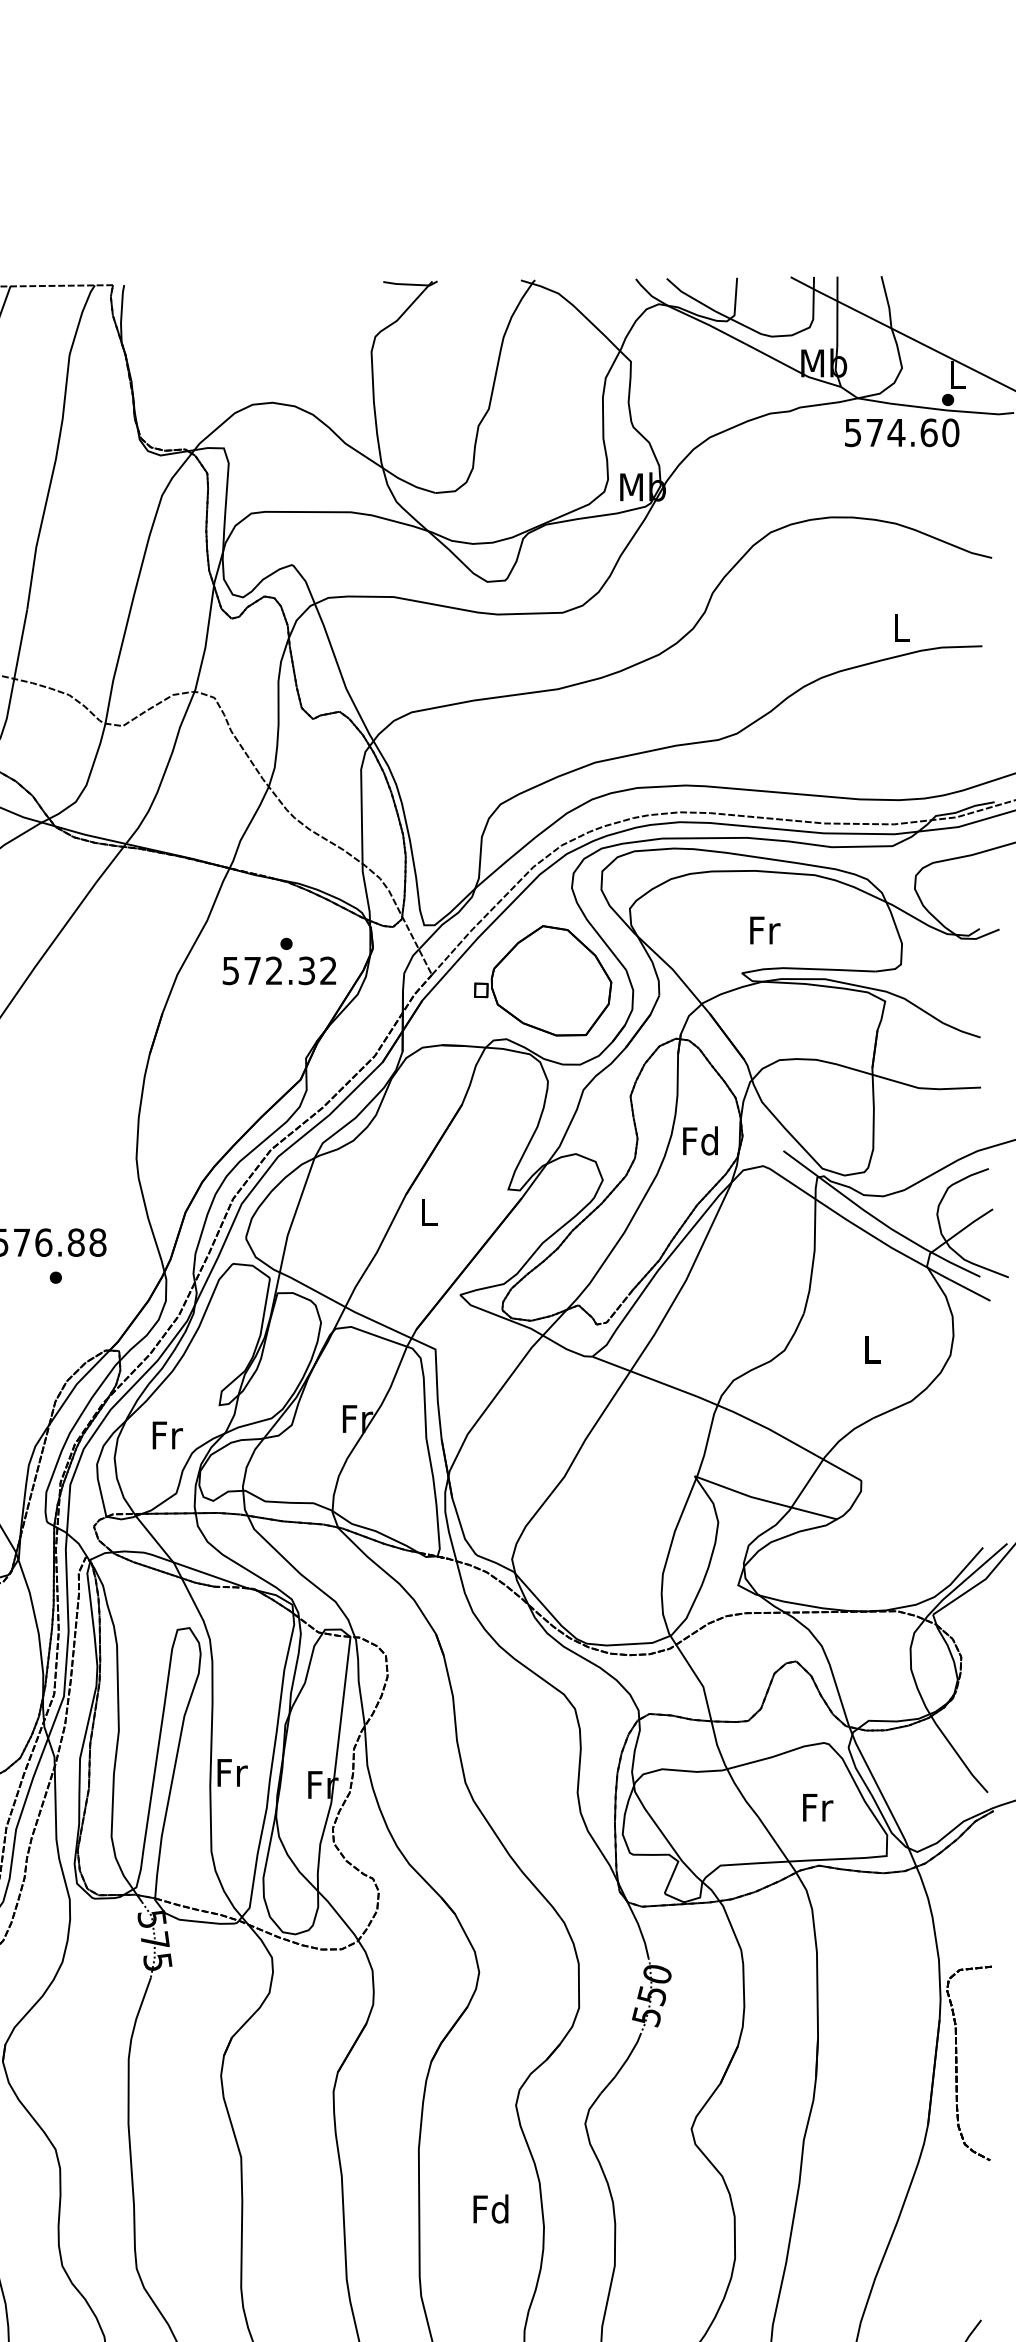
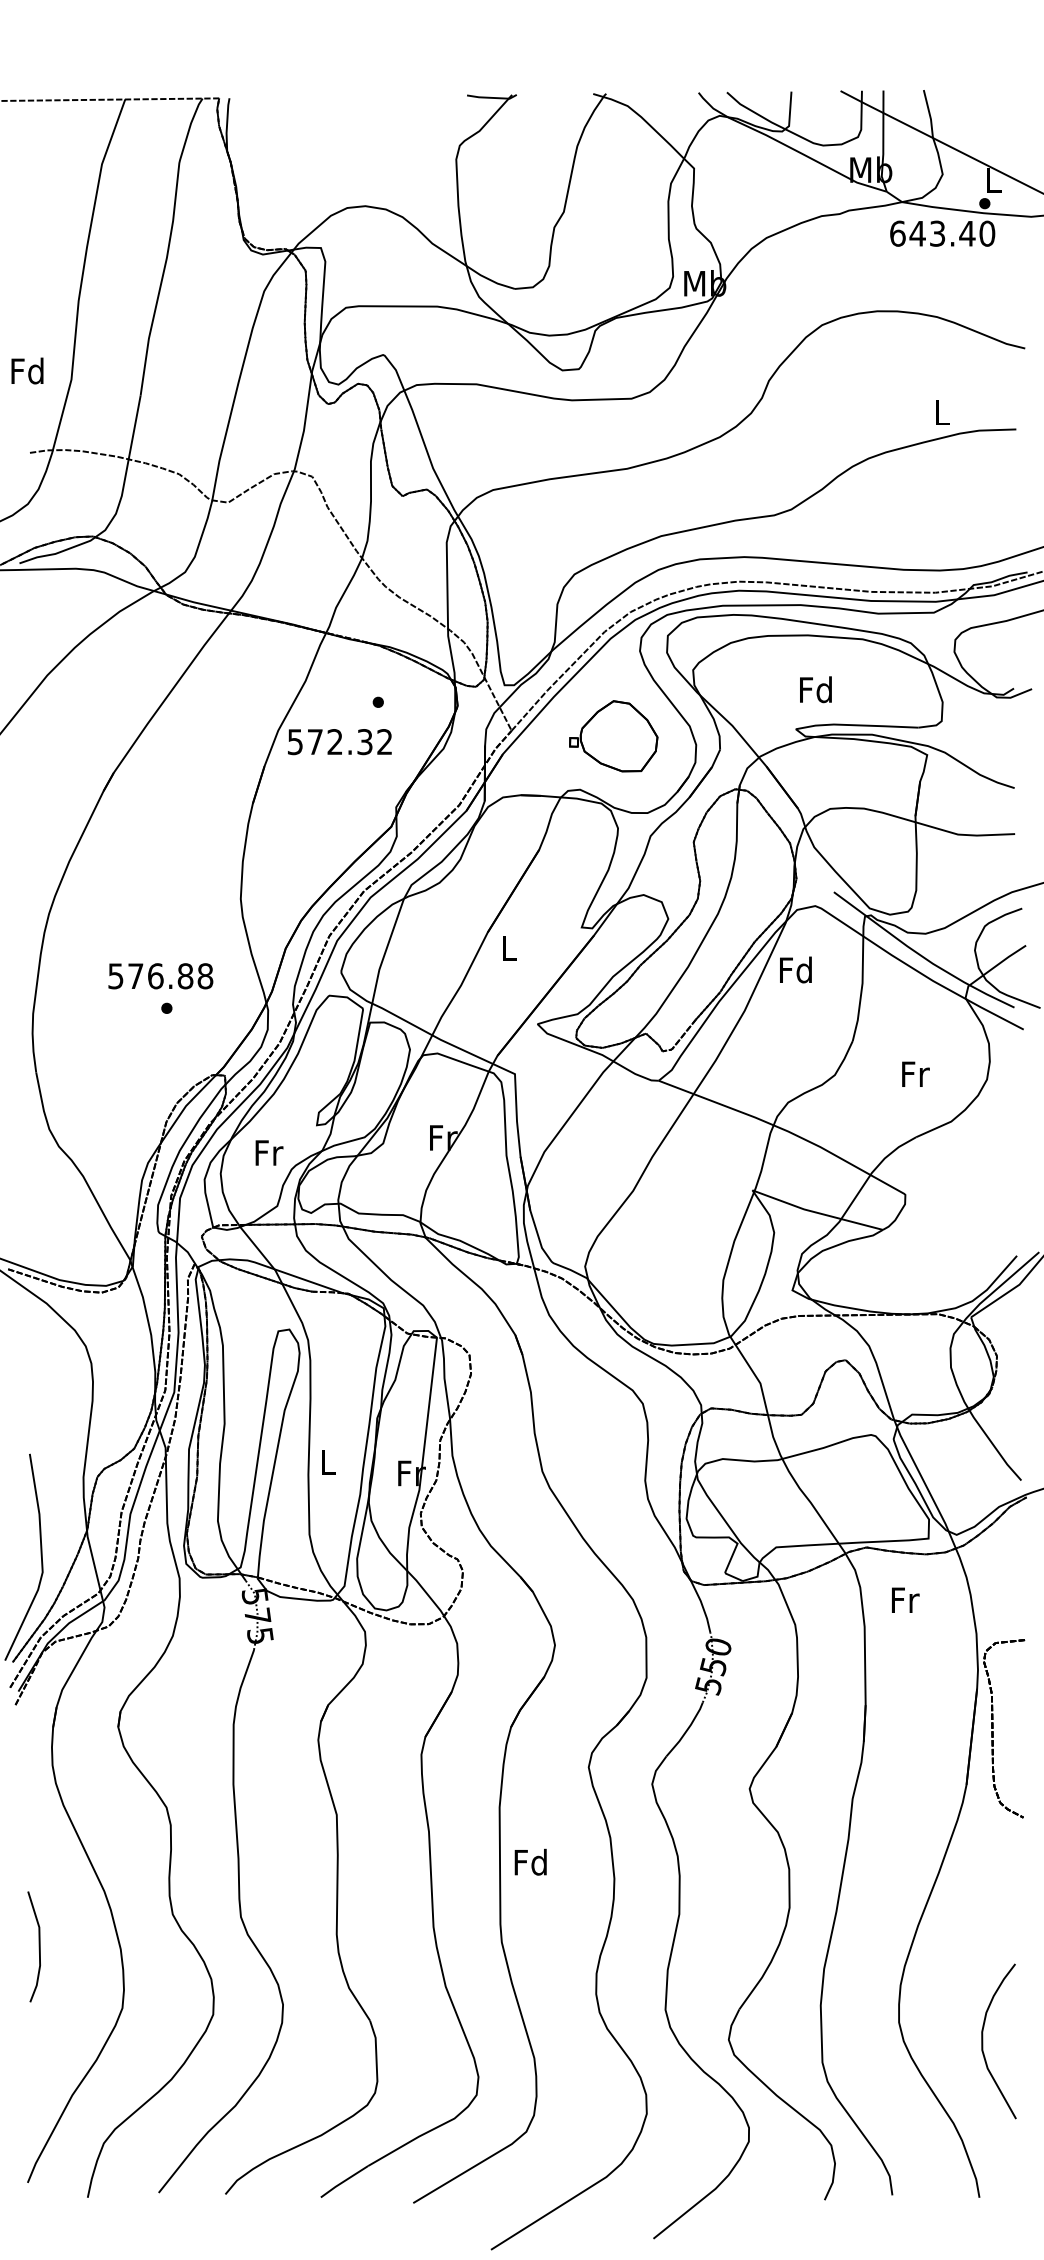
text: (890, 432) -> (932, 233), 574.60 -> 643.40
text: (763, 929) -> (815, 689), Fr -> Fd
text: (279, 971) -> (339, 742), moved
part: (543, 981) -> (613, 736), size x0.7
text: (700, 1140) -> (795, 969), moved
text: (872, 1348) -> (915, 1073), L -> Fr
text: (232, 1771) -> (328, 1461), Fr -> L
text: (817, 1806) -> (905, 1599), moved
text: (490, 2208) -> (530, 1861), moved

